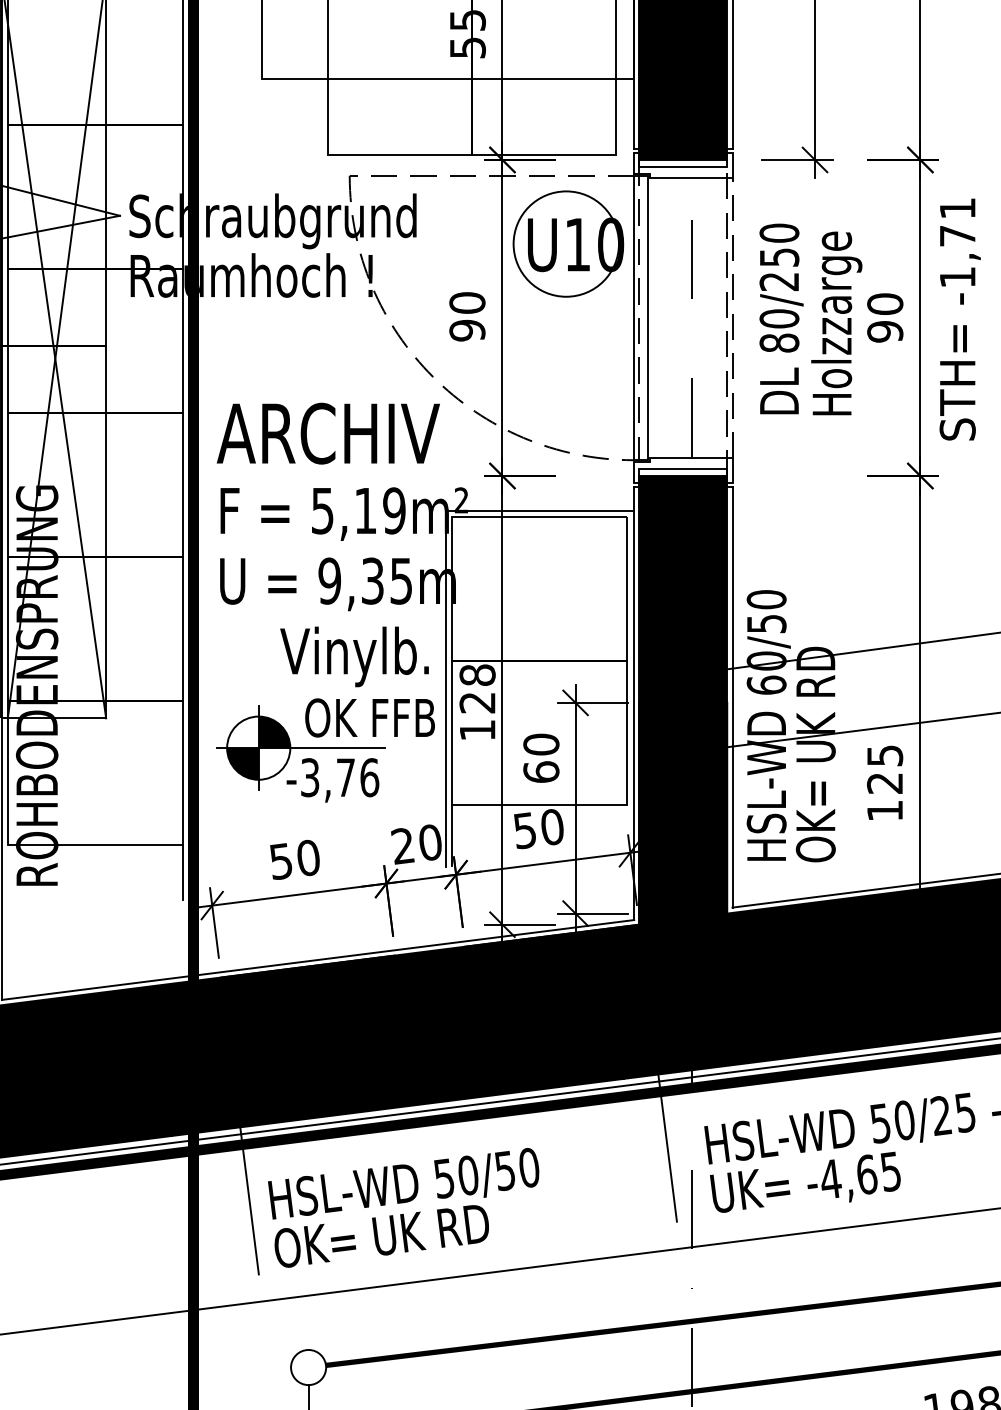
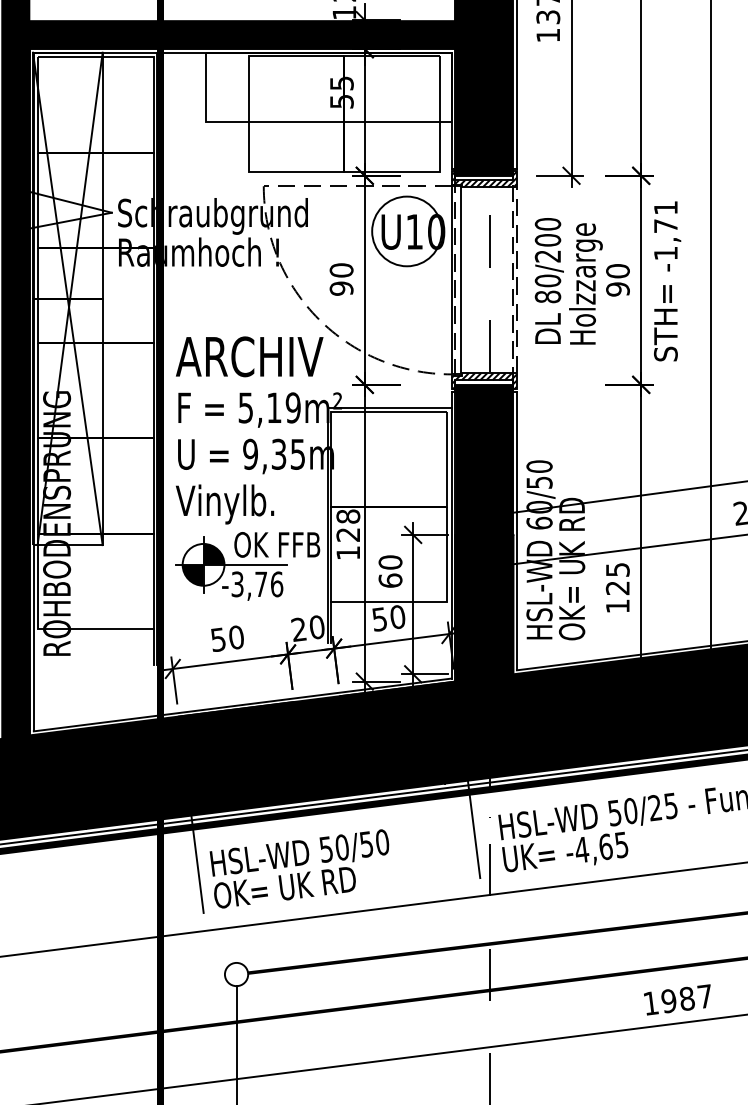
hatch: (681, 165) -> (483, 179), added
text: (778, 257) -> (547, 240), 80/250 -> 80/200
hatch: (681, 470) -> (483, 381), added
text: (355, 656) -> (225, 504), moved

